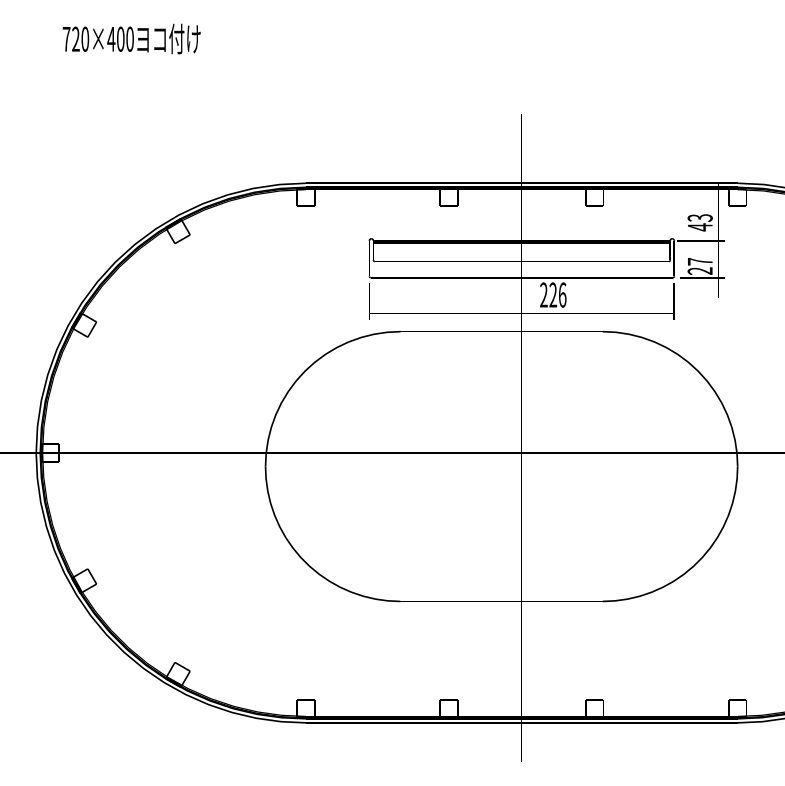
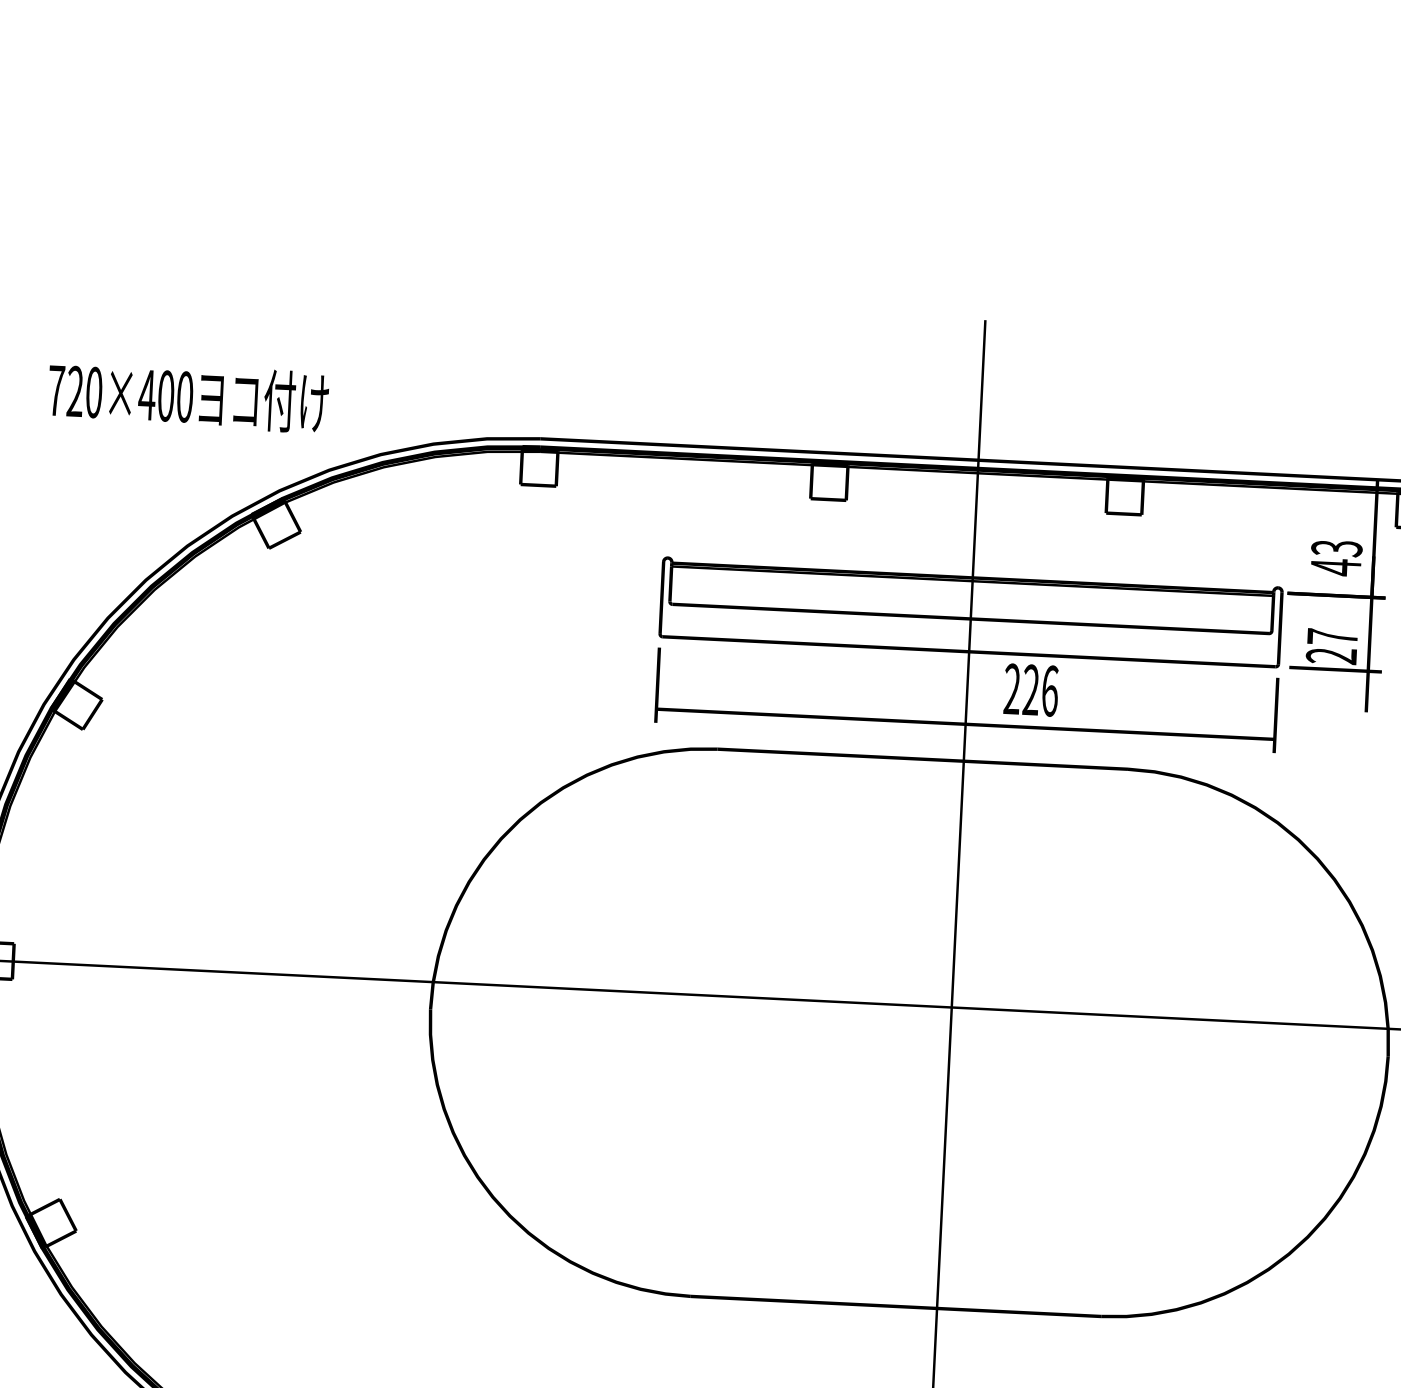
text: (131, 38) -> (188, 395), moved

